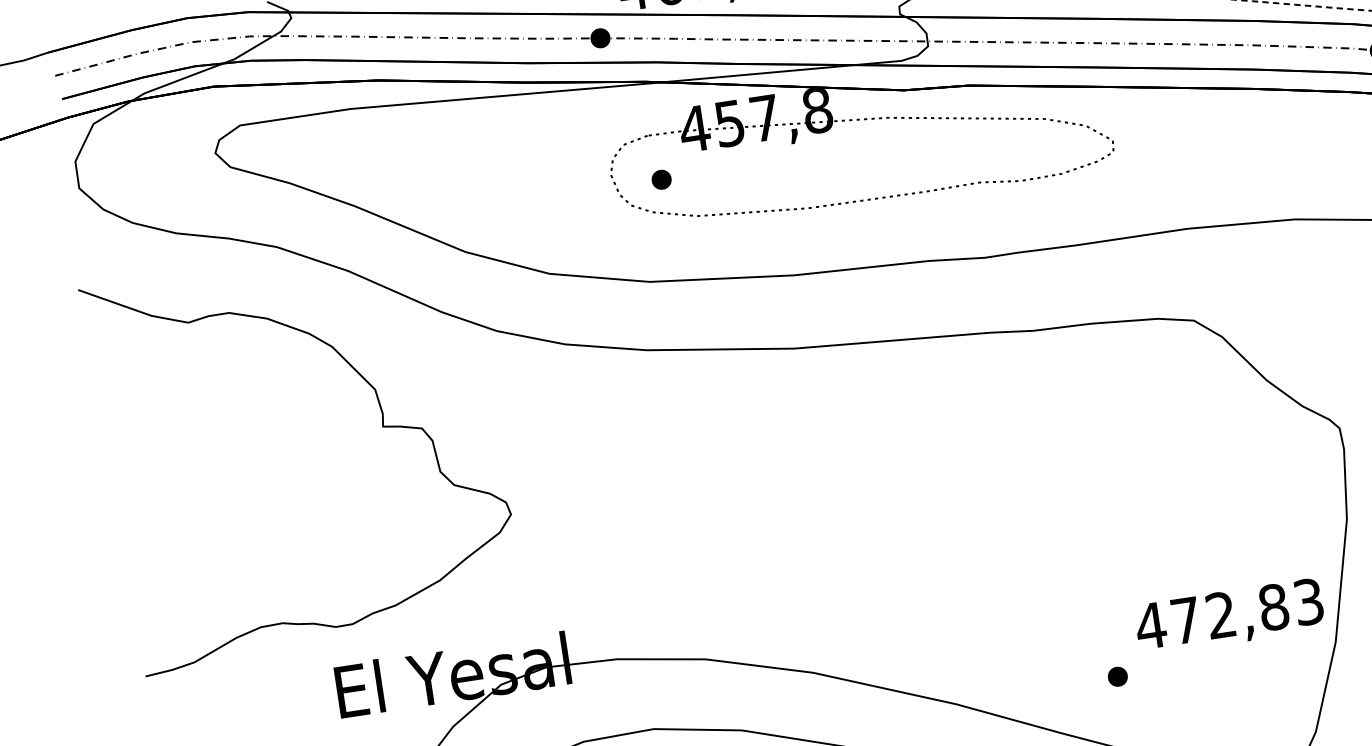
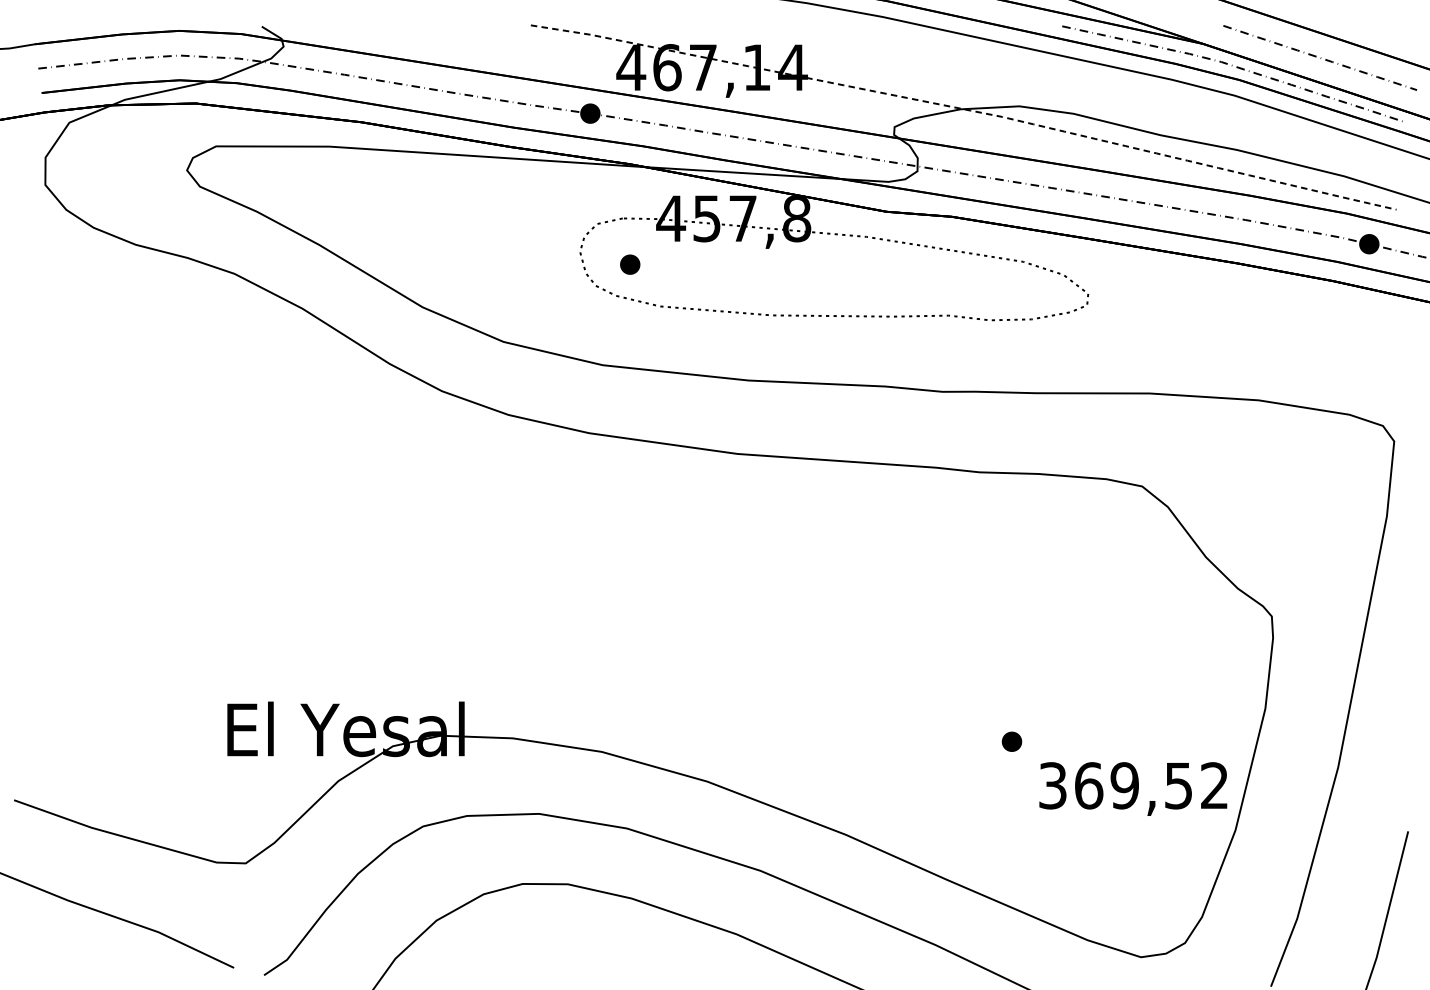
curve: (382, 427) -> (312, 470), removed
text: (1228, 613) -> (1132, 785), 472,83 -> 369,52
part: (1117, 676) -> (1011, 741), moved

